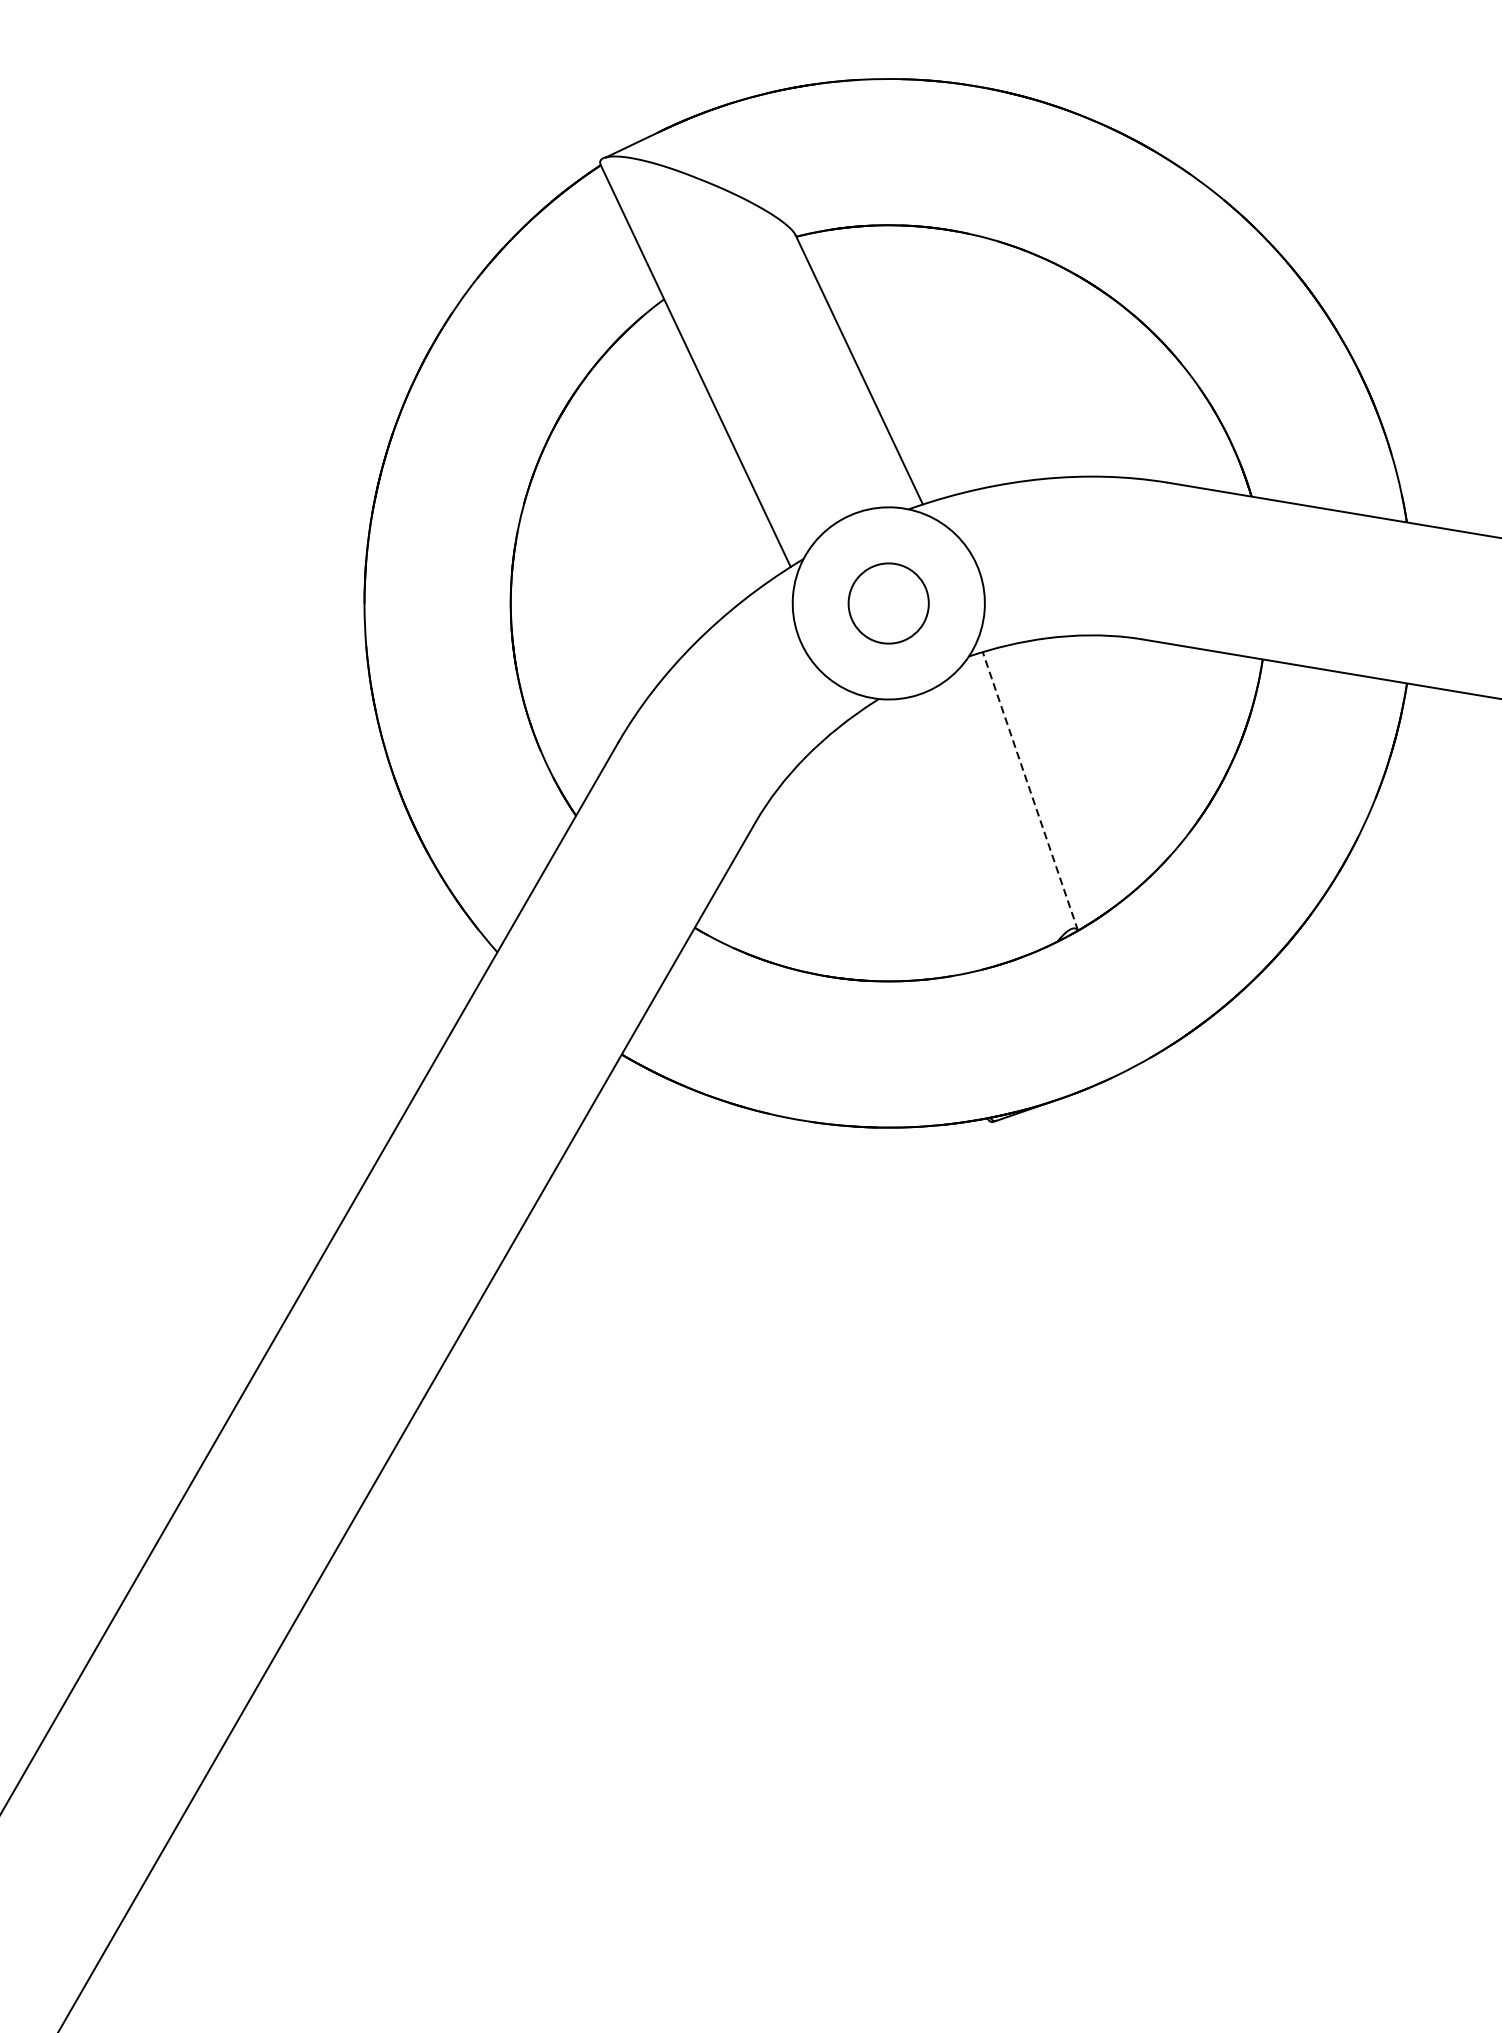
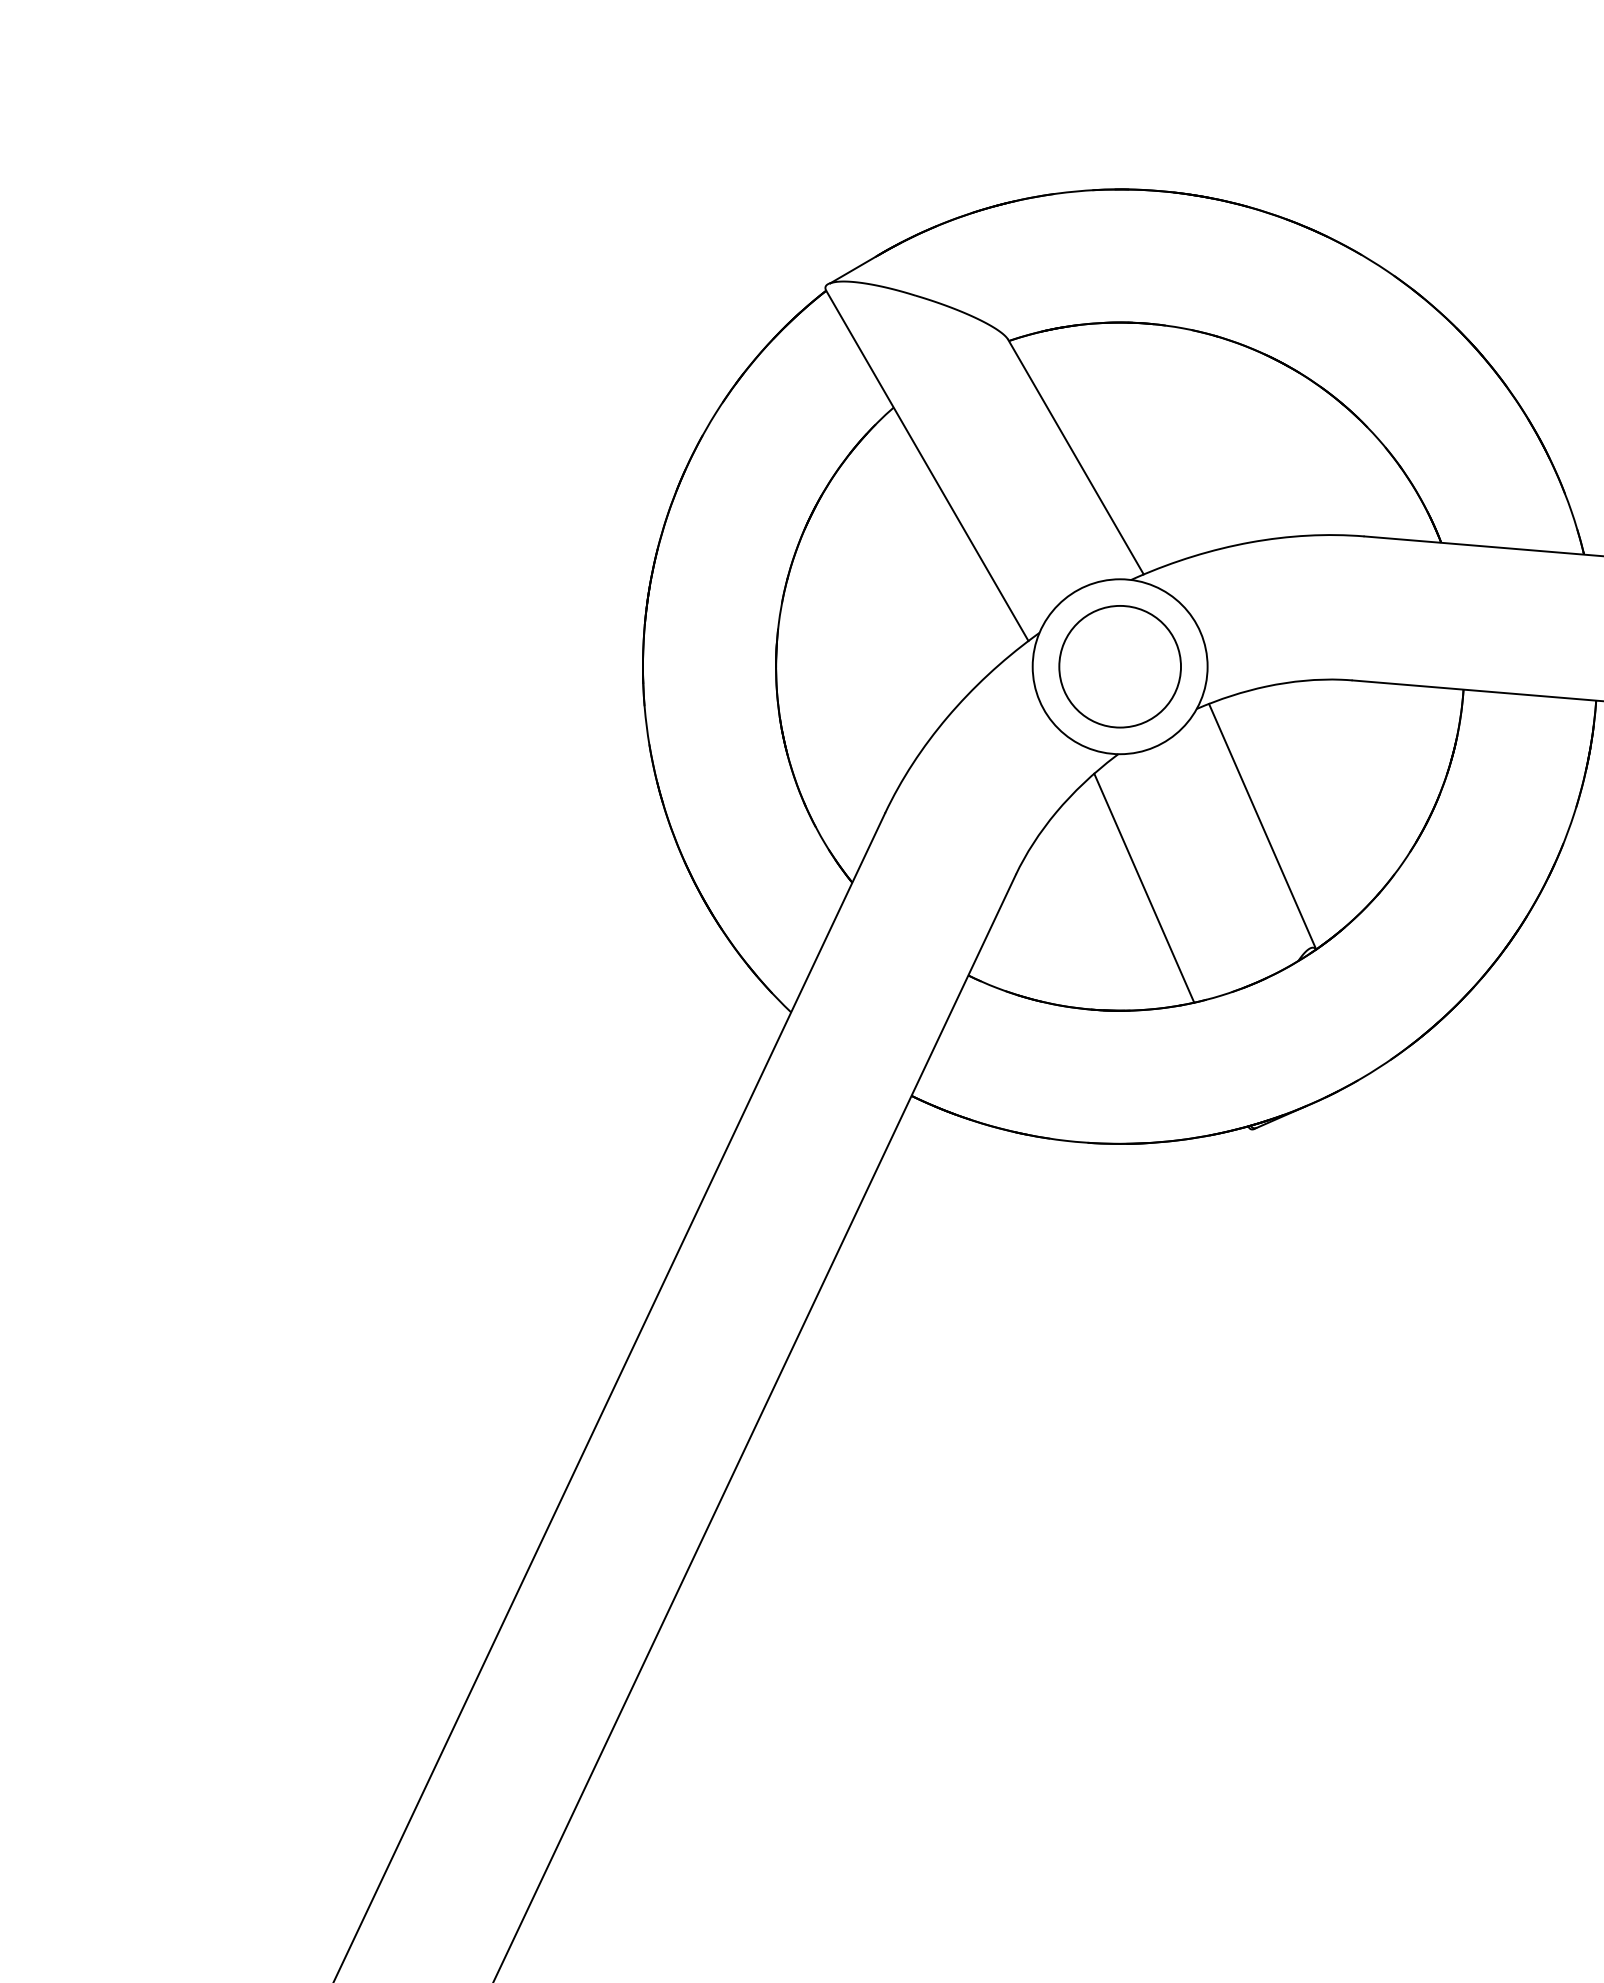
circle: (888, 603) -> (1119, 666), size x1.67
line: (1030, 791) -> (1262, 826), dashed -> solid
line: (895, 847) -> (1144, 887), added

